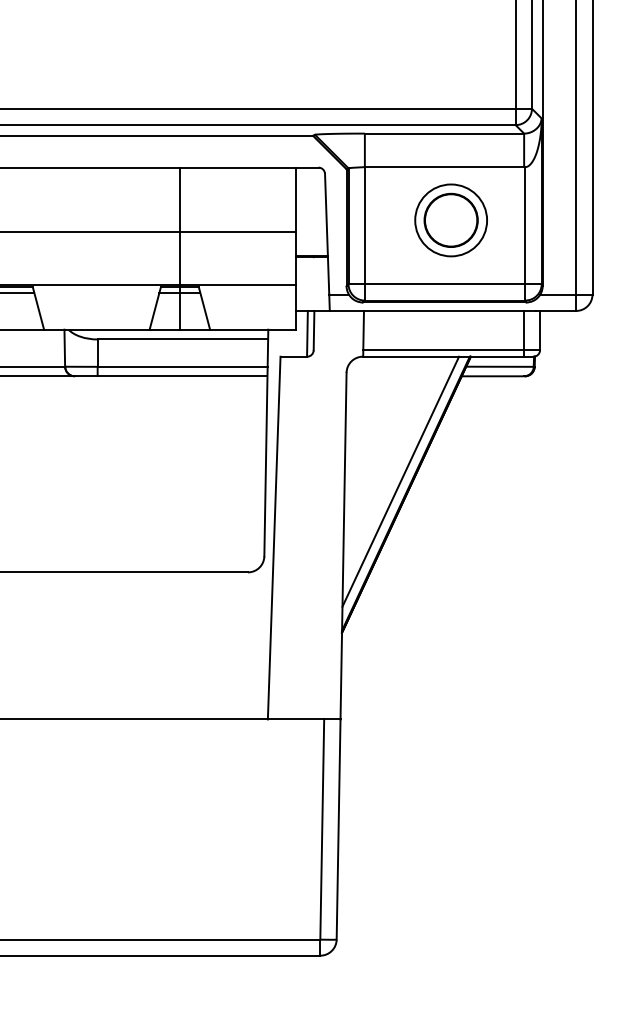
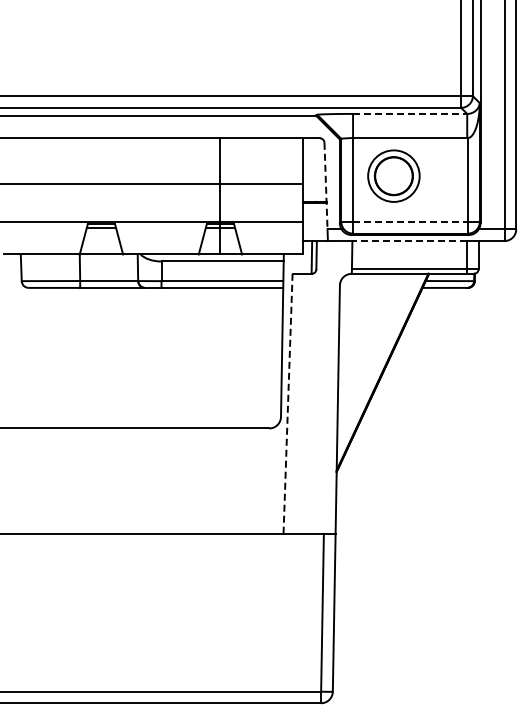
line: (445, 132) -> (410, 113), solid -> dashed
part: (450, 219) -> (393, 175), moved
line: (327, 234) -> (326, 186), solid -> dashed
line: (445, 283) -> (410, 221), solid -> dashed
line: (443, 311) -> (409, 241), solid -> dashed
line: (400, 481) -> (378, 363), removed
line: (274, 538) -> (288, 404), solid -> dashed

